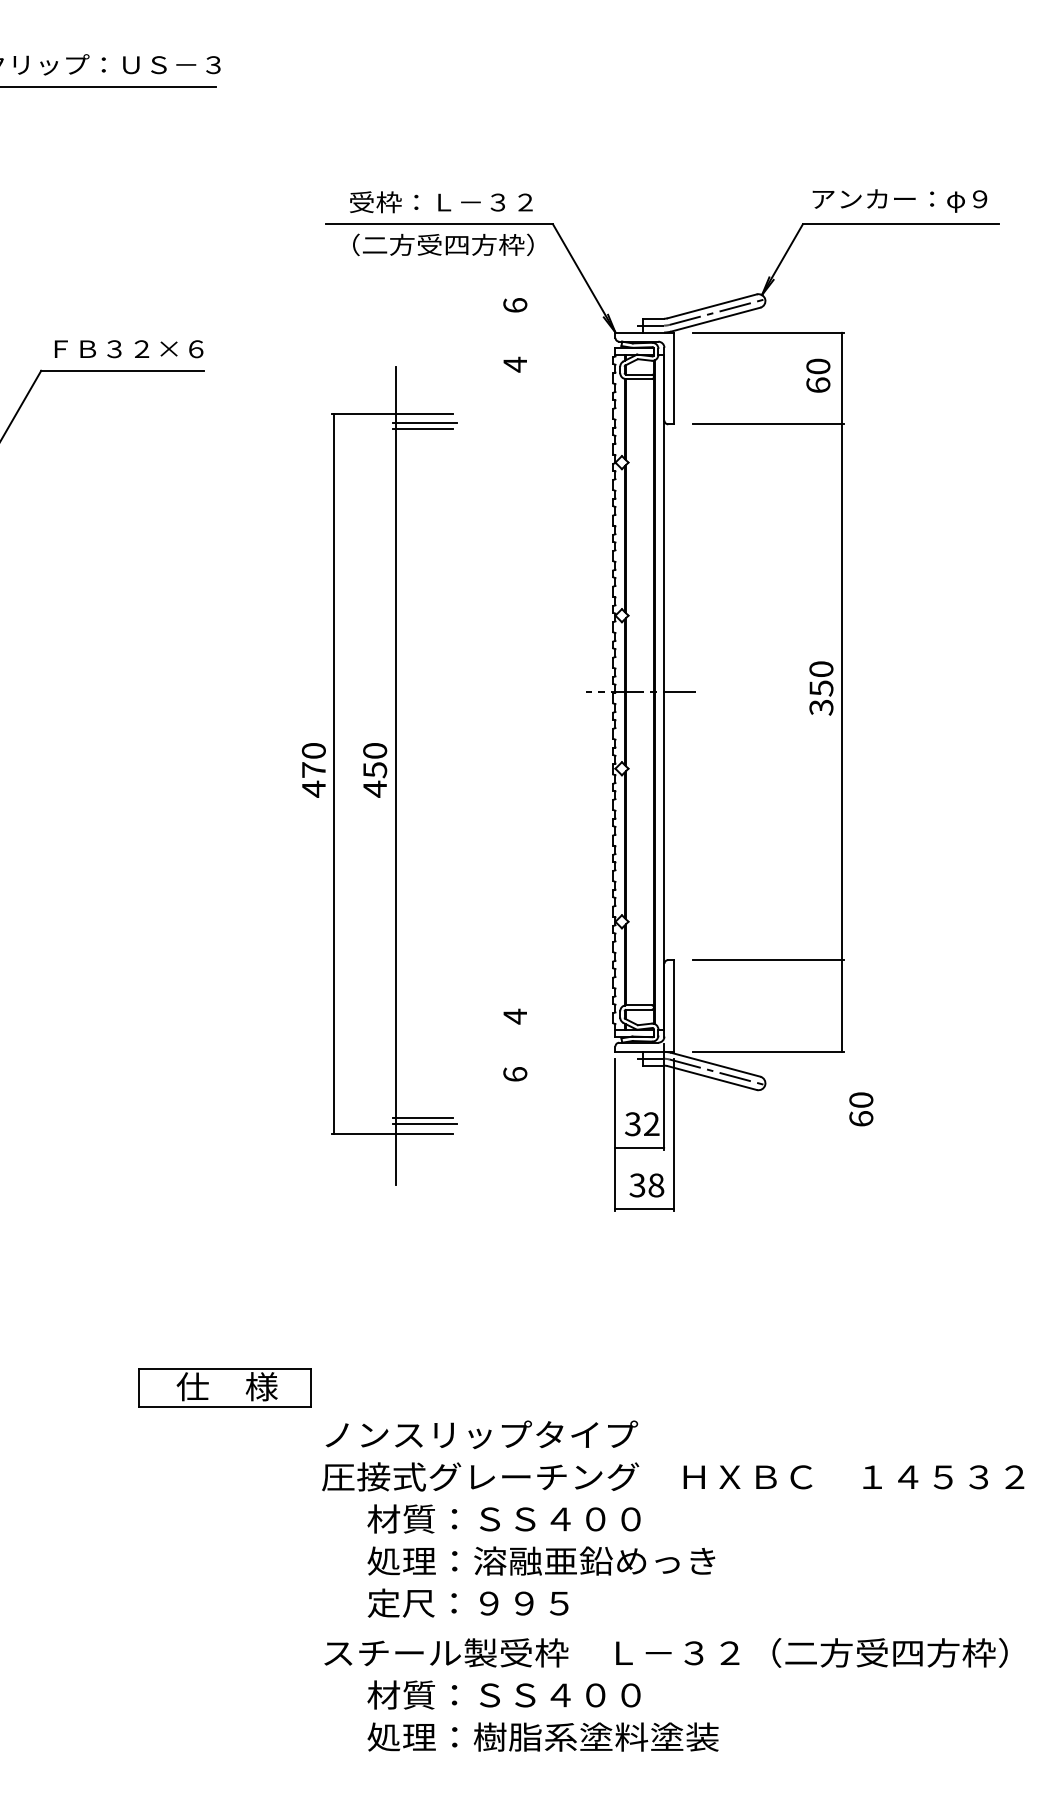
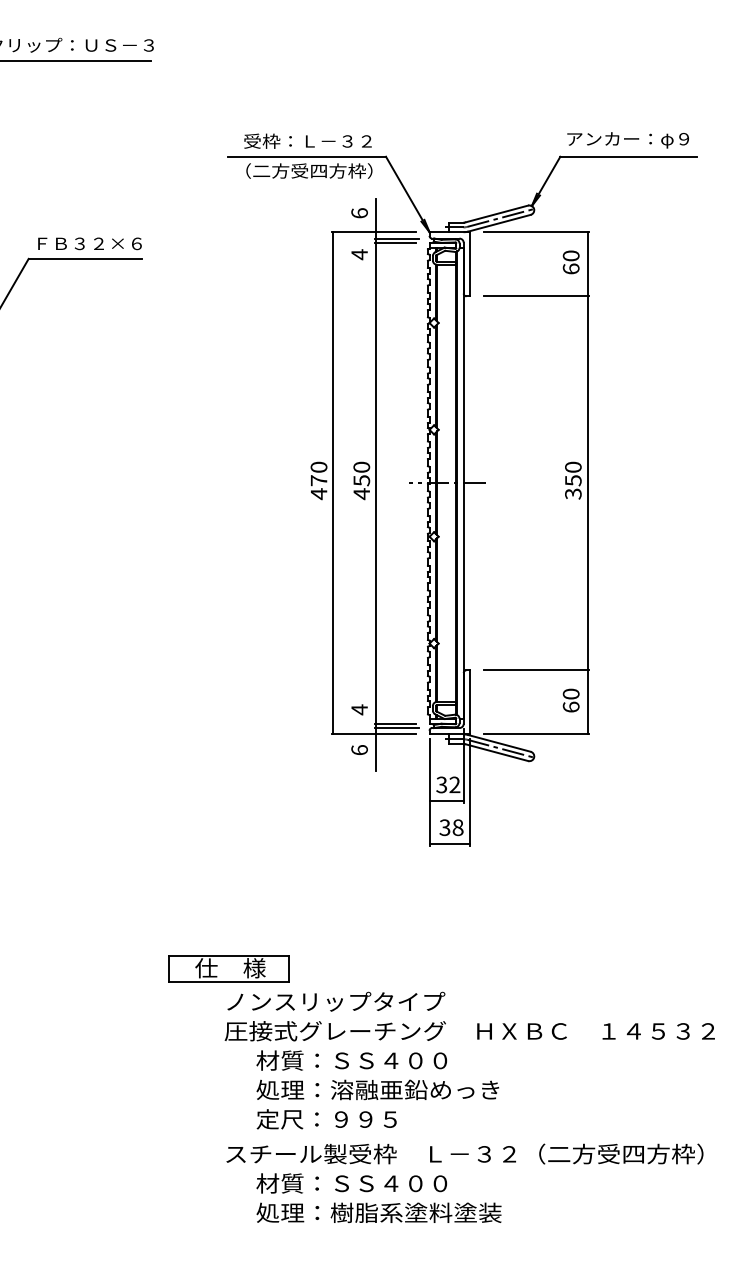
part: (379, 775) -> (364, 484), moved
text: (860, 1109) -> (570, 700), moved
part: (224, 1387) -> (228, 968), moved

